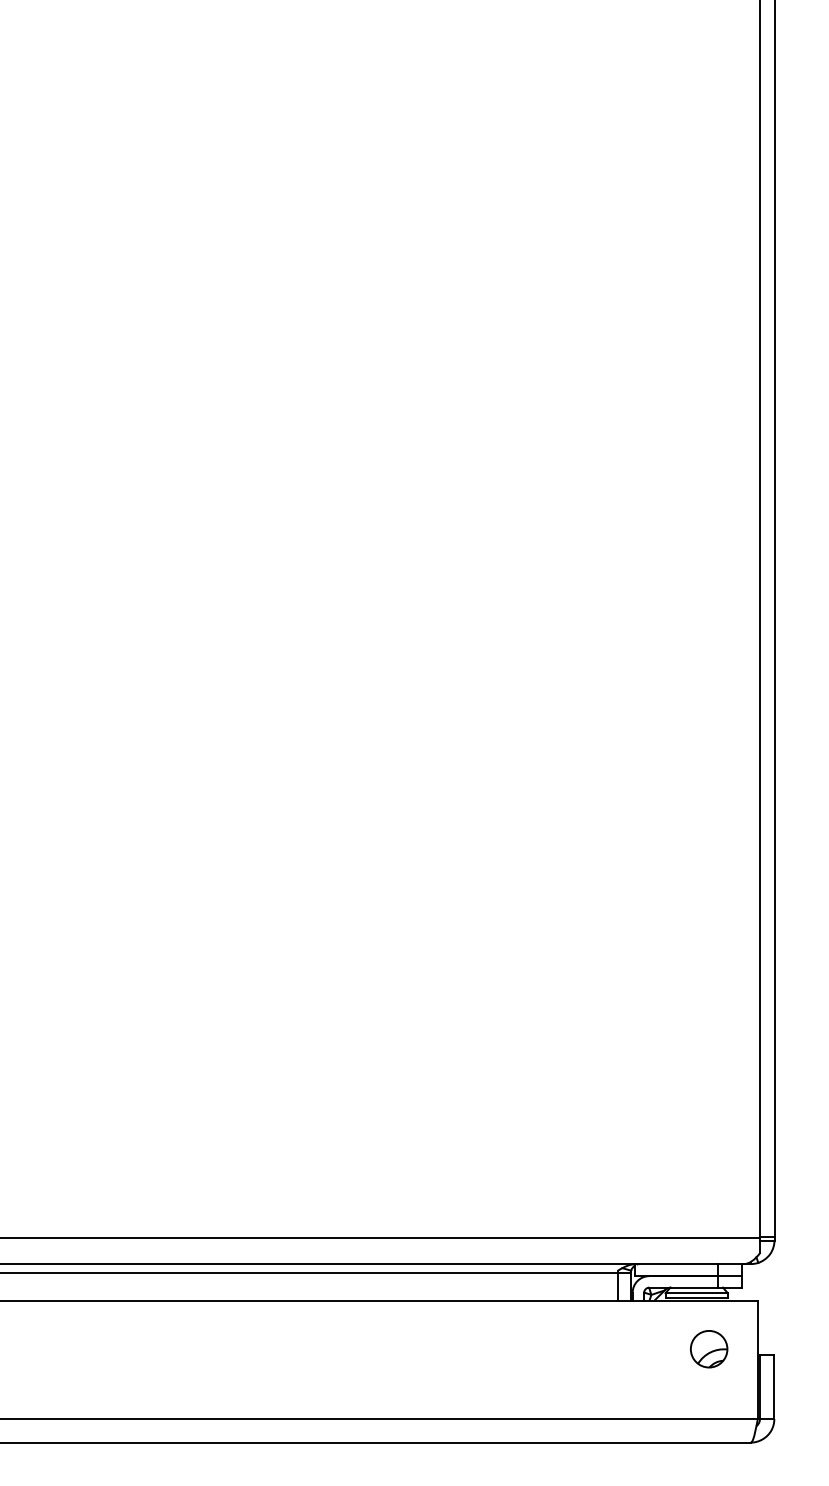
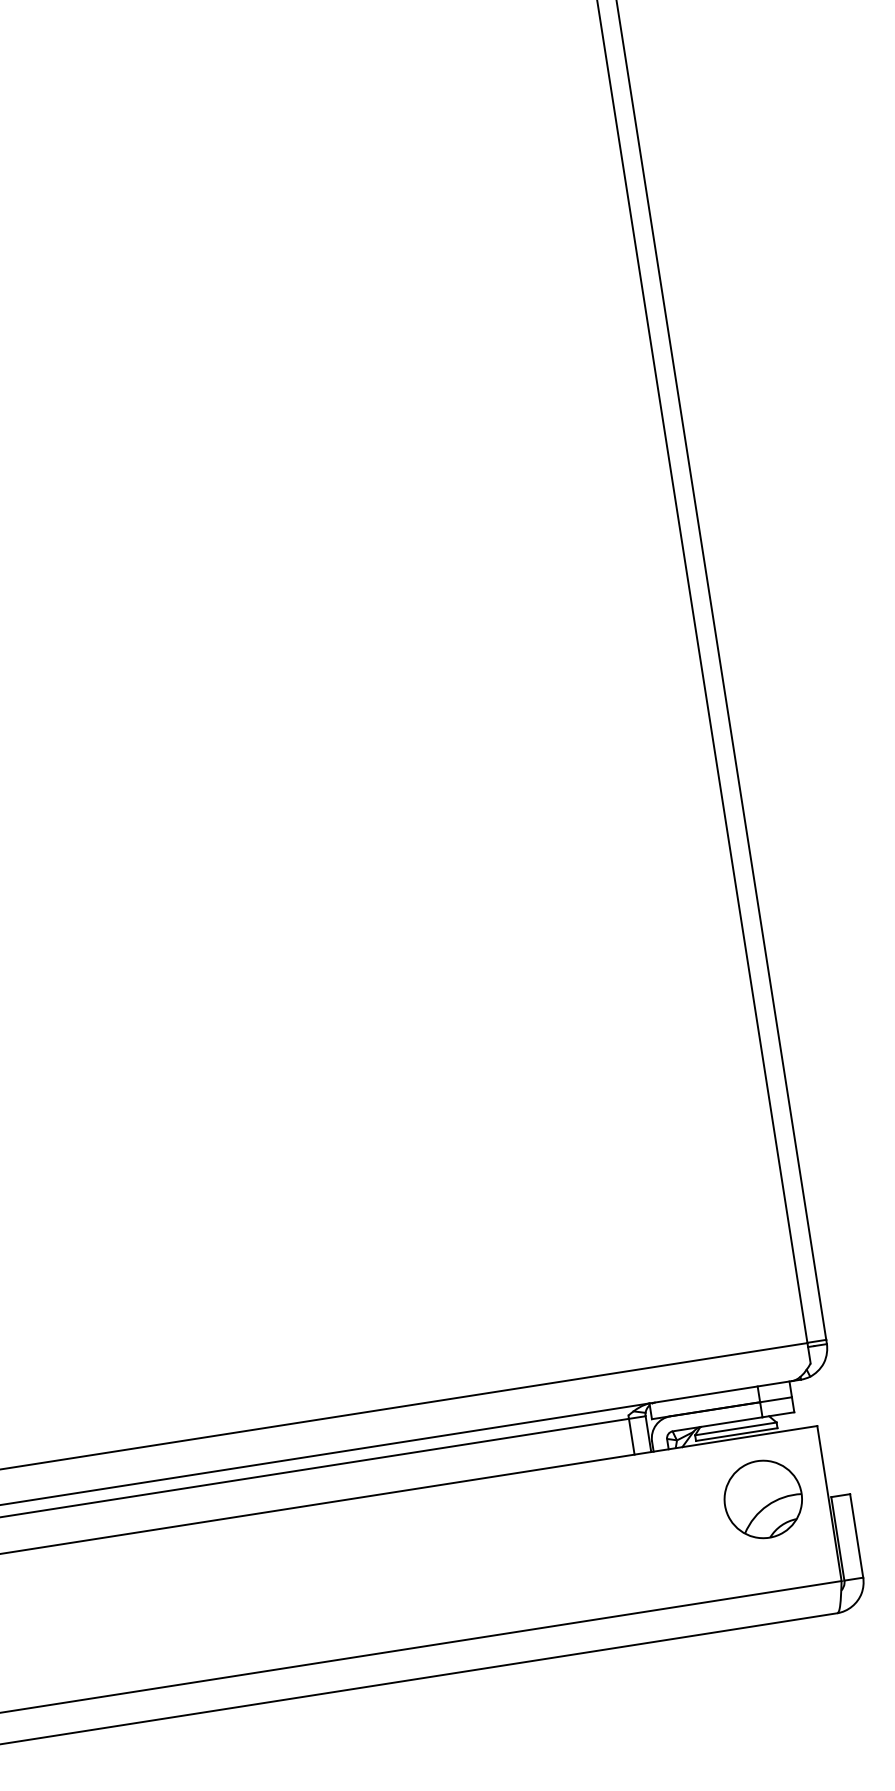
part: (709, 1349) -> (764, 1499), size x1.6

